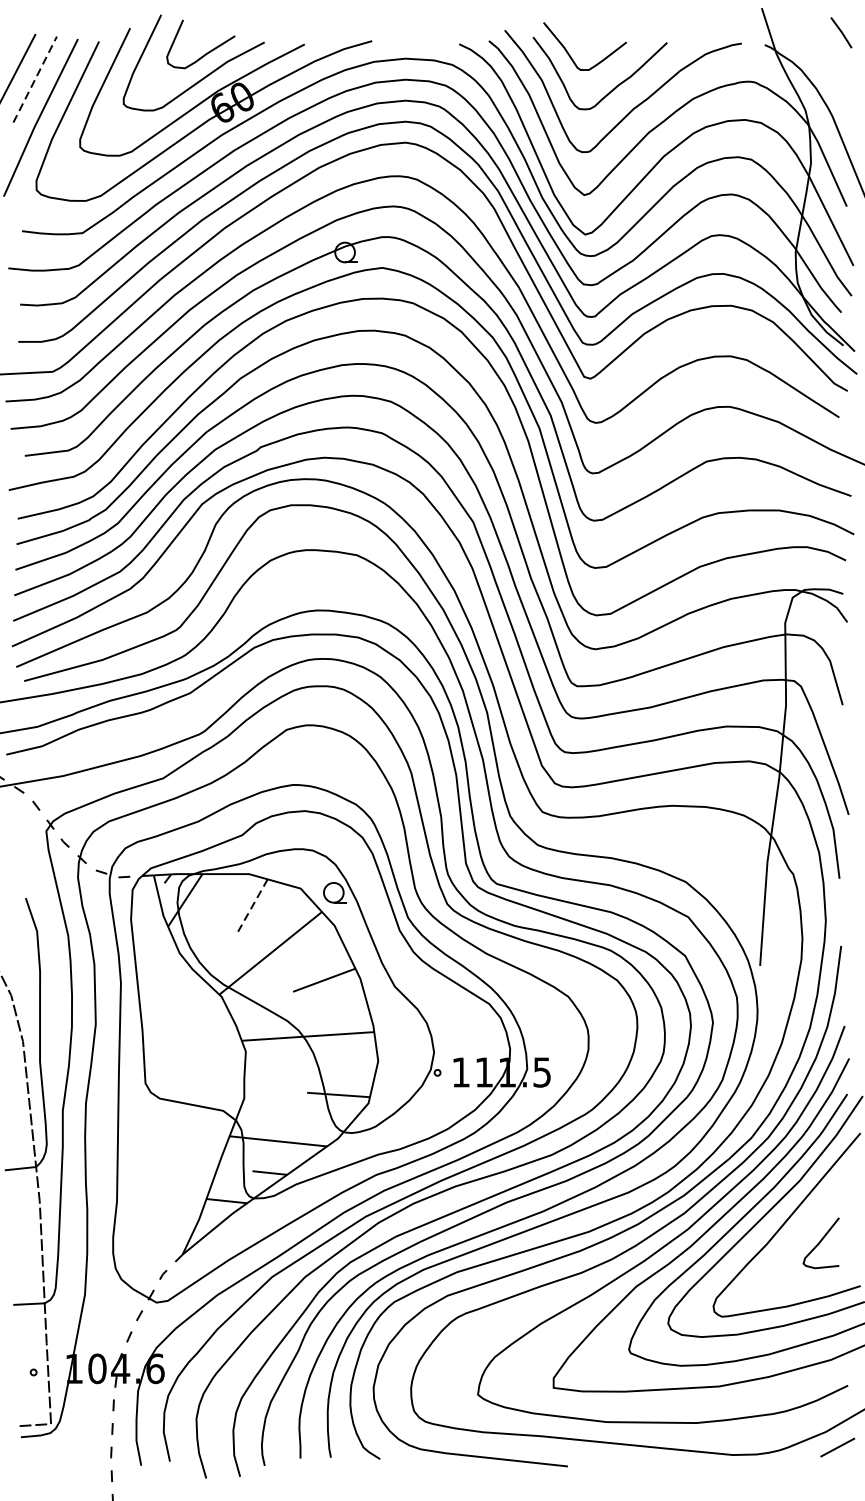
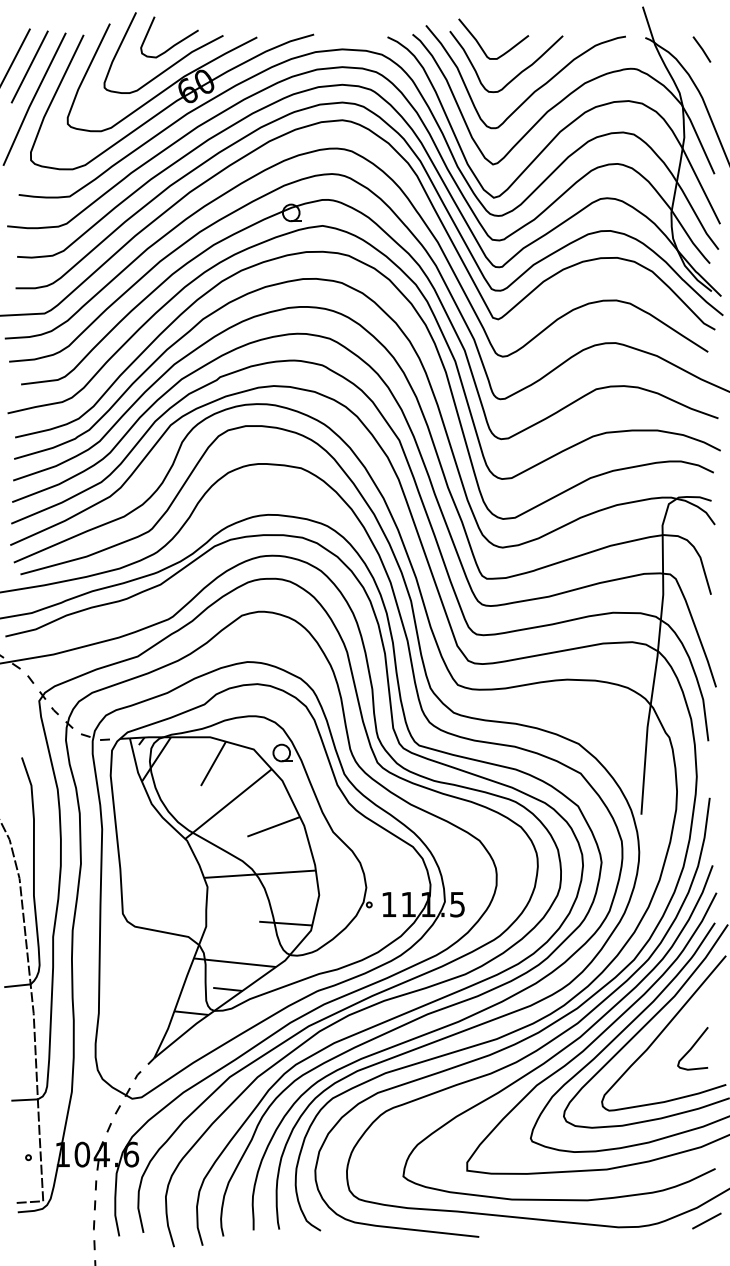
line: (840, 32) -> (701, 49), moved
line: (34, 80) -> (29, 67), dashed -> solid
line: (252, 906) -> (213, 764), dashed -> solid

